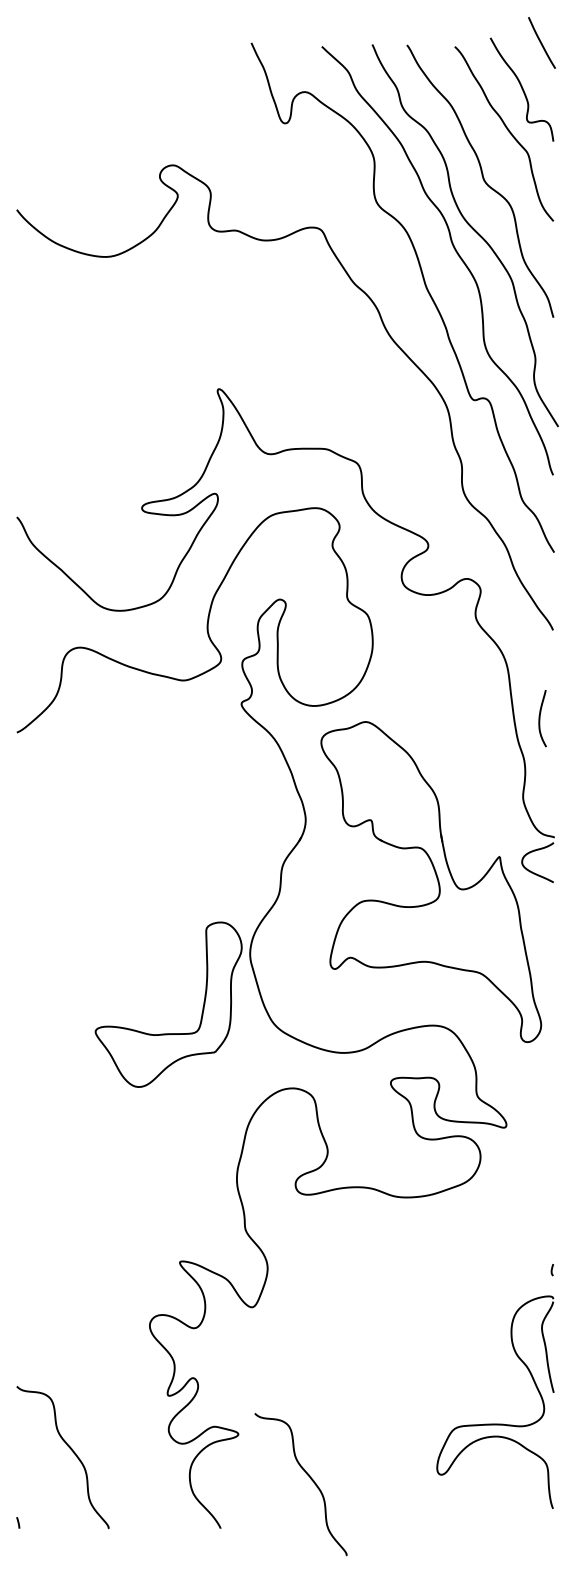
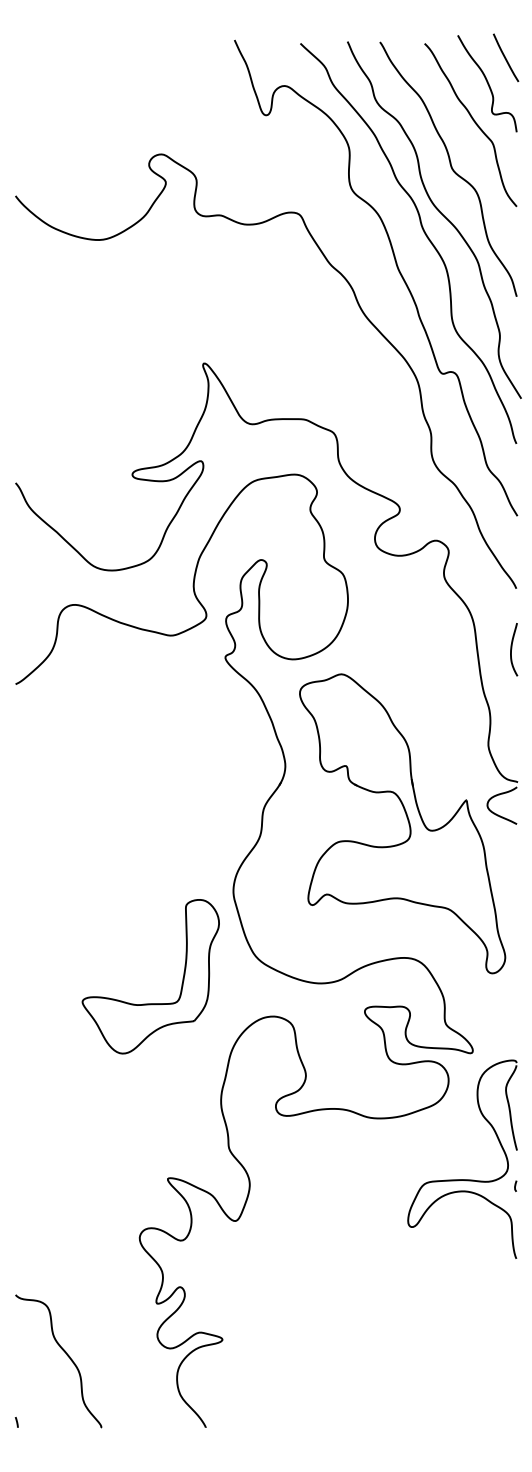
line: (541, 42) -> (505, 57), moved
curve: (540, 718) -> (512, 649), moved
part: (168, 1033) -> (150, 1003), moved
part: (495, 1423) -> (462, 1179), moved
curve: (310, 1479) -> (289, 1381), removed

